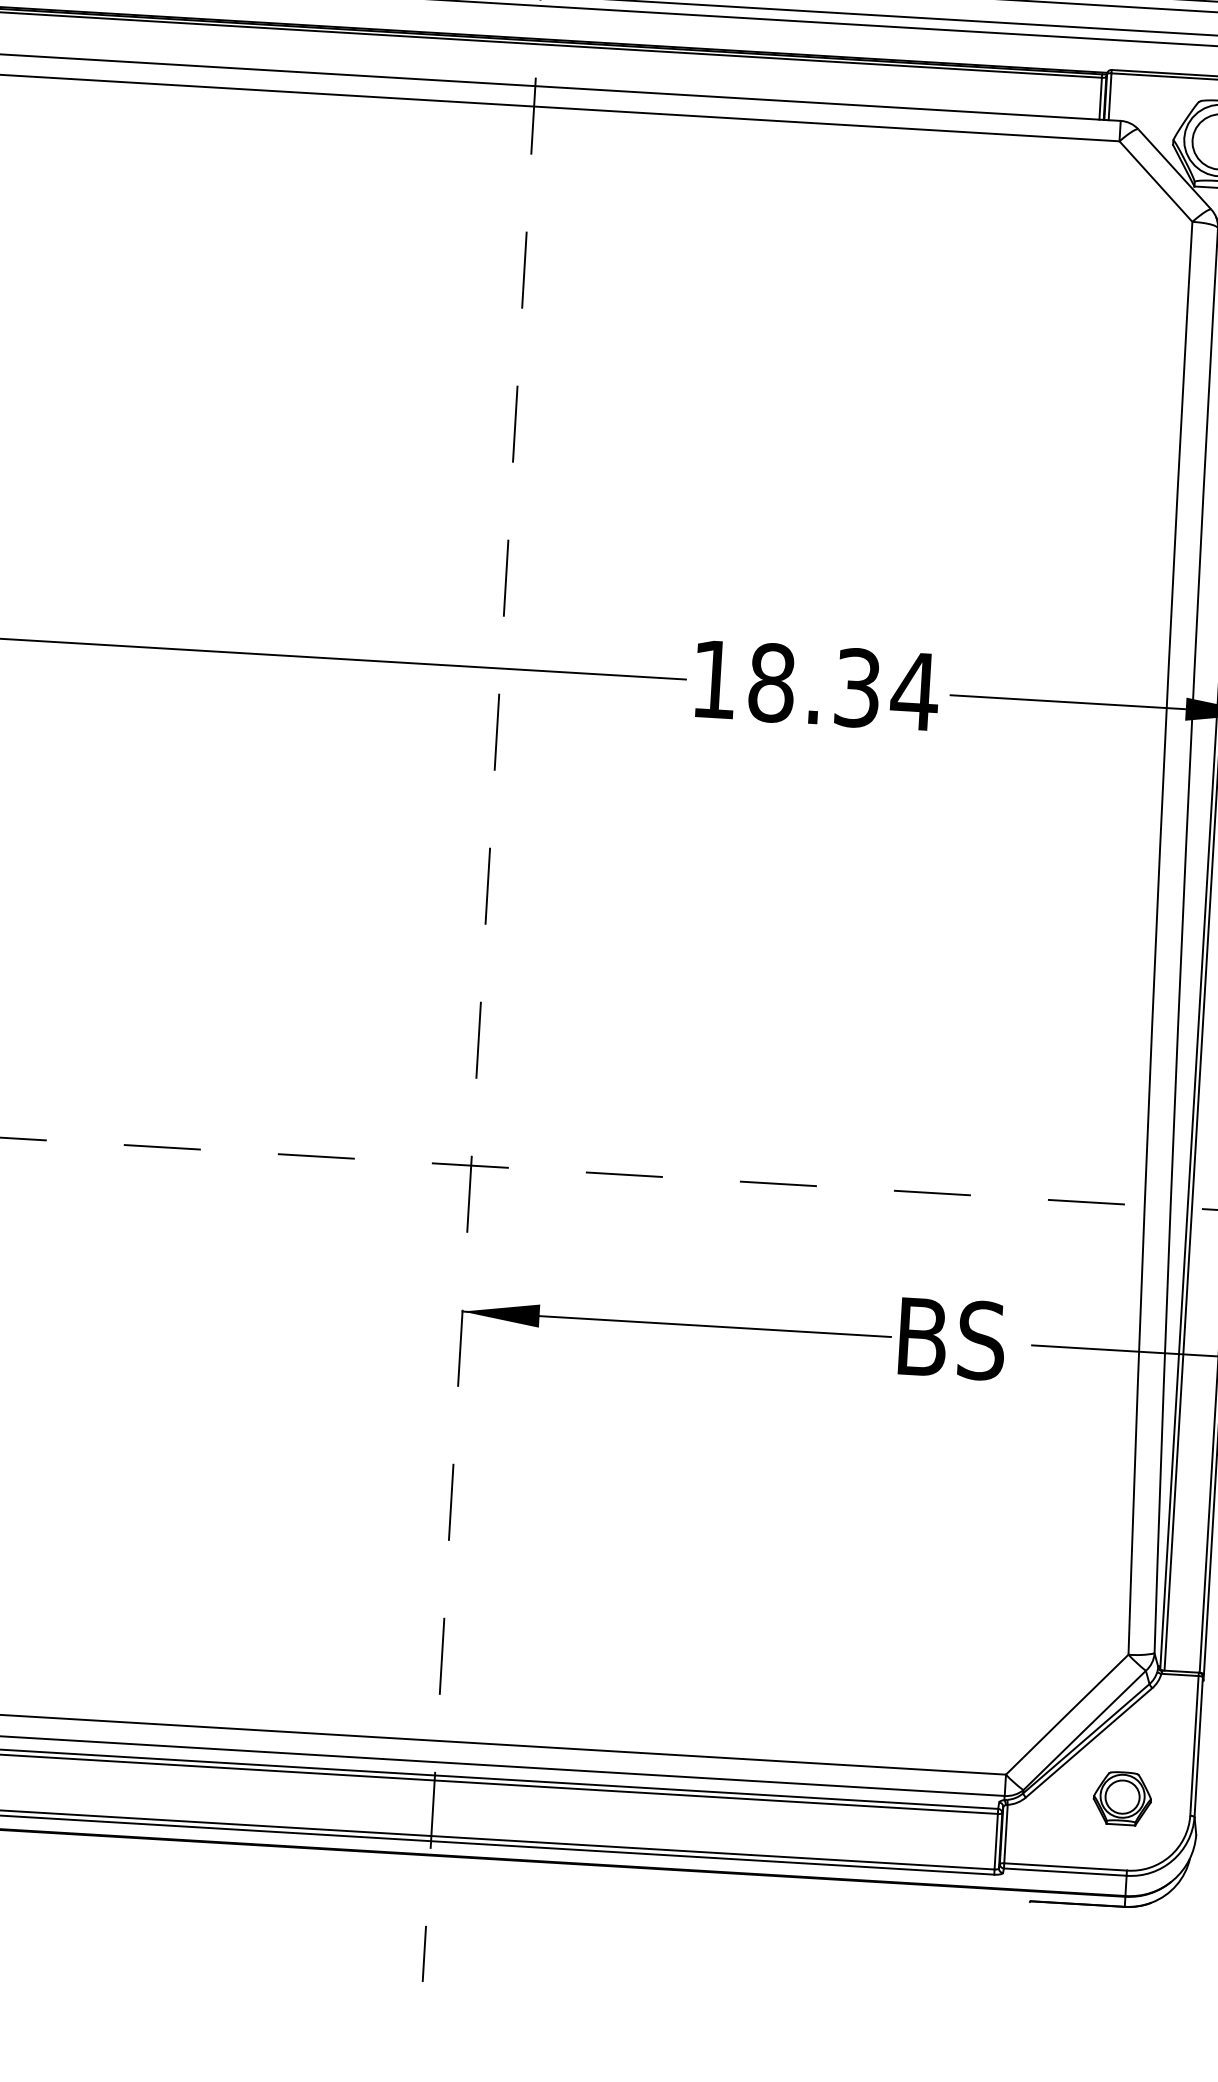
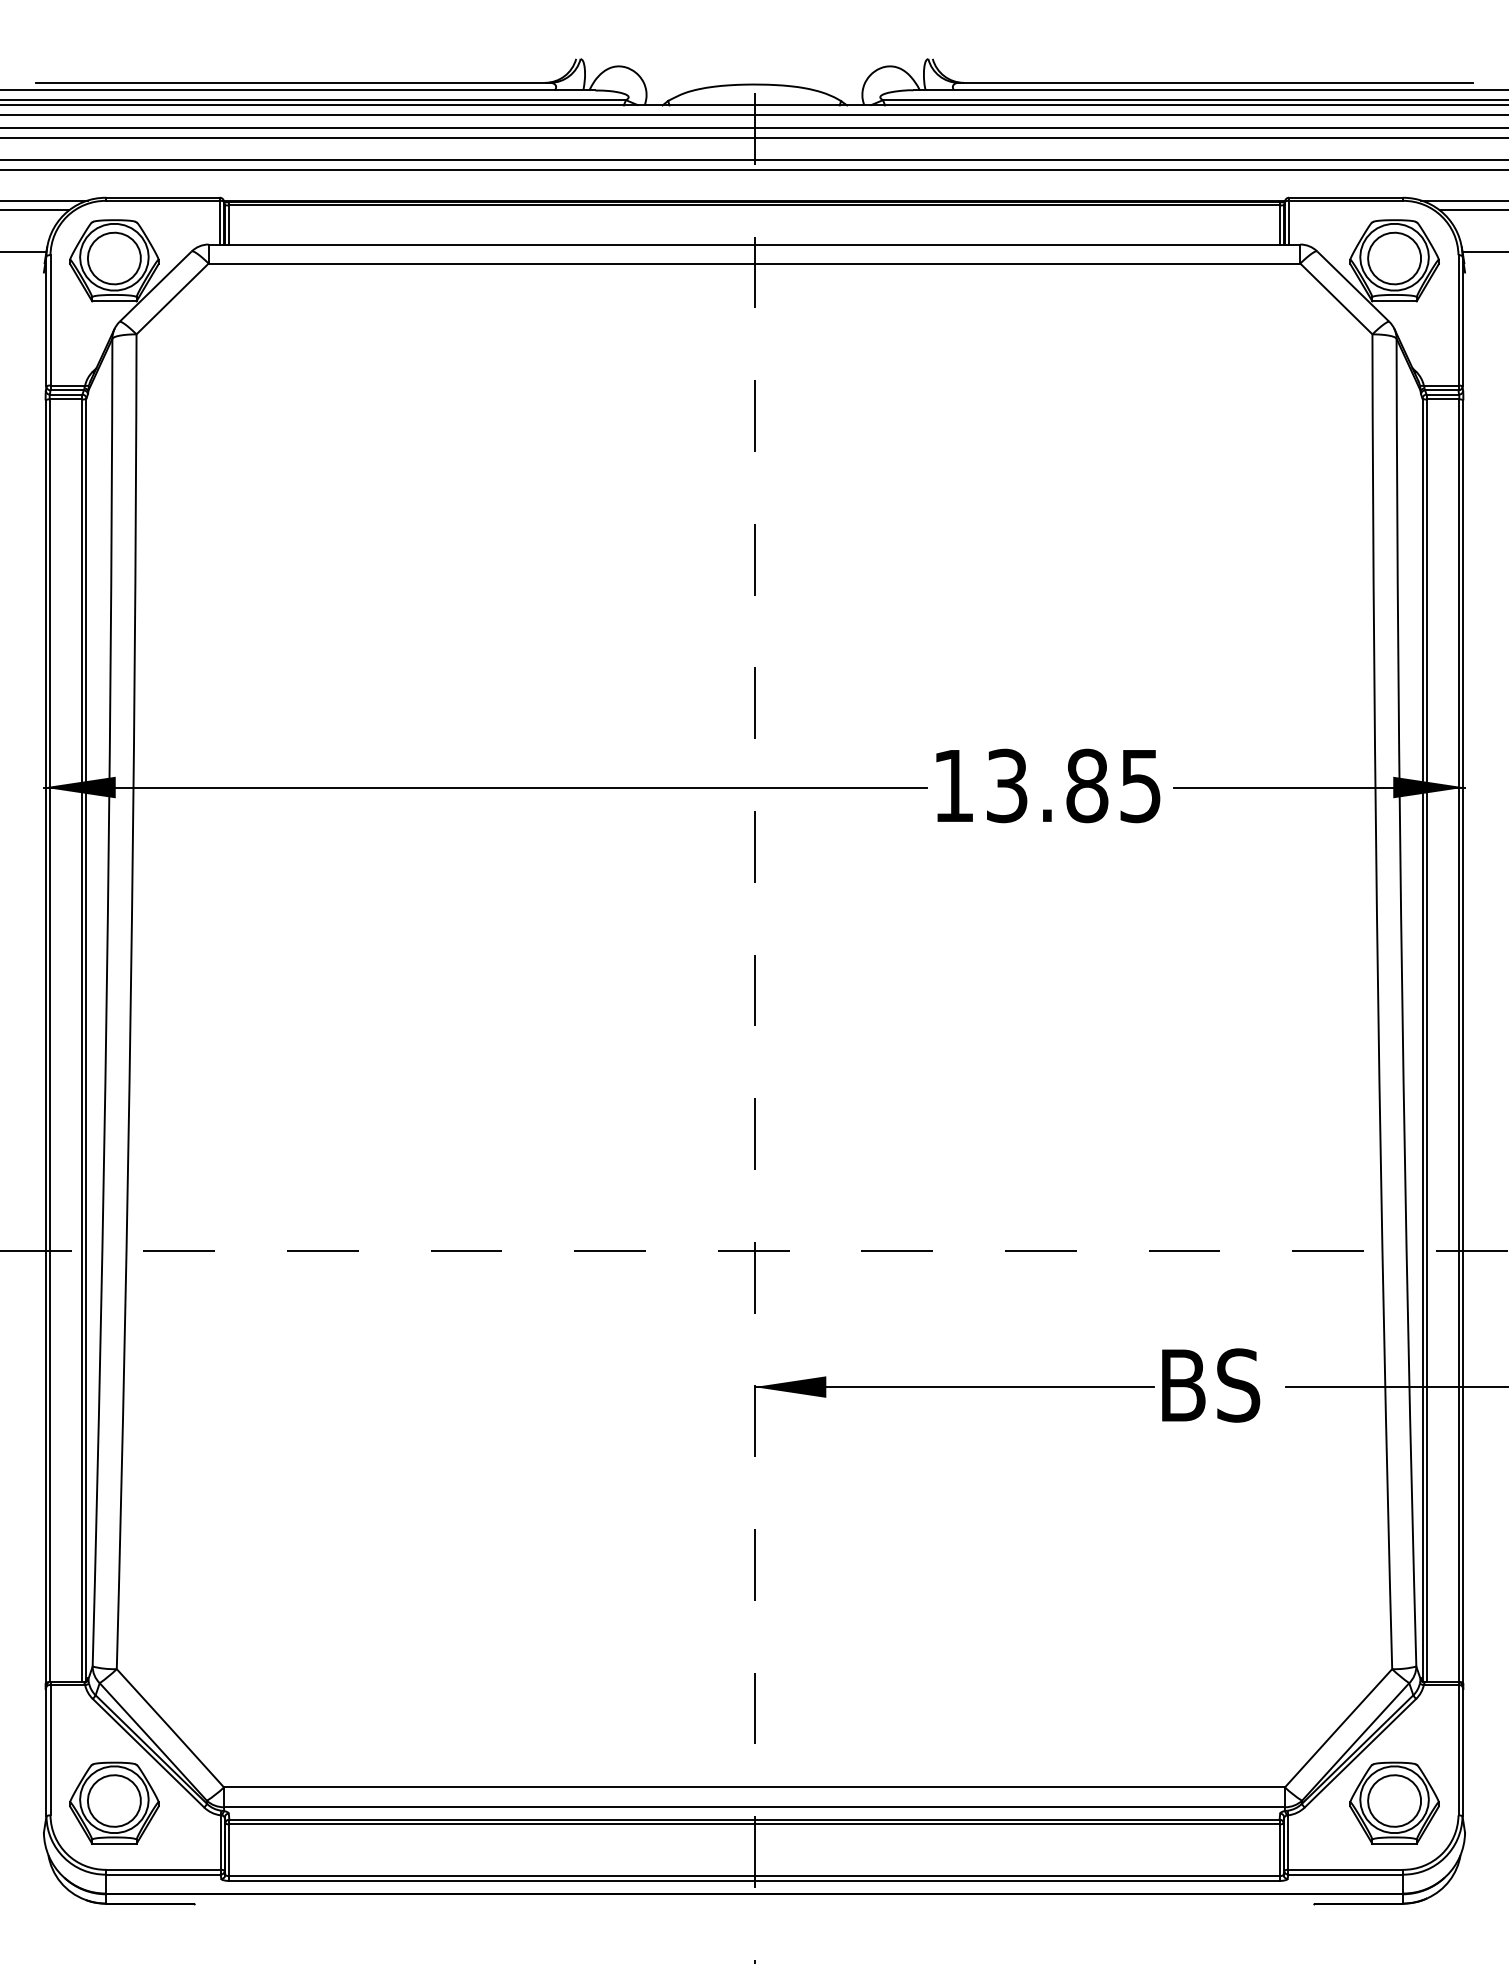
text: (844, 686) -> (1074, 785), 18.34 -> 13.85
part: (1122, 1797) -> (1394, 1802), size x1.67

